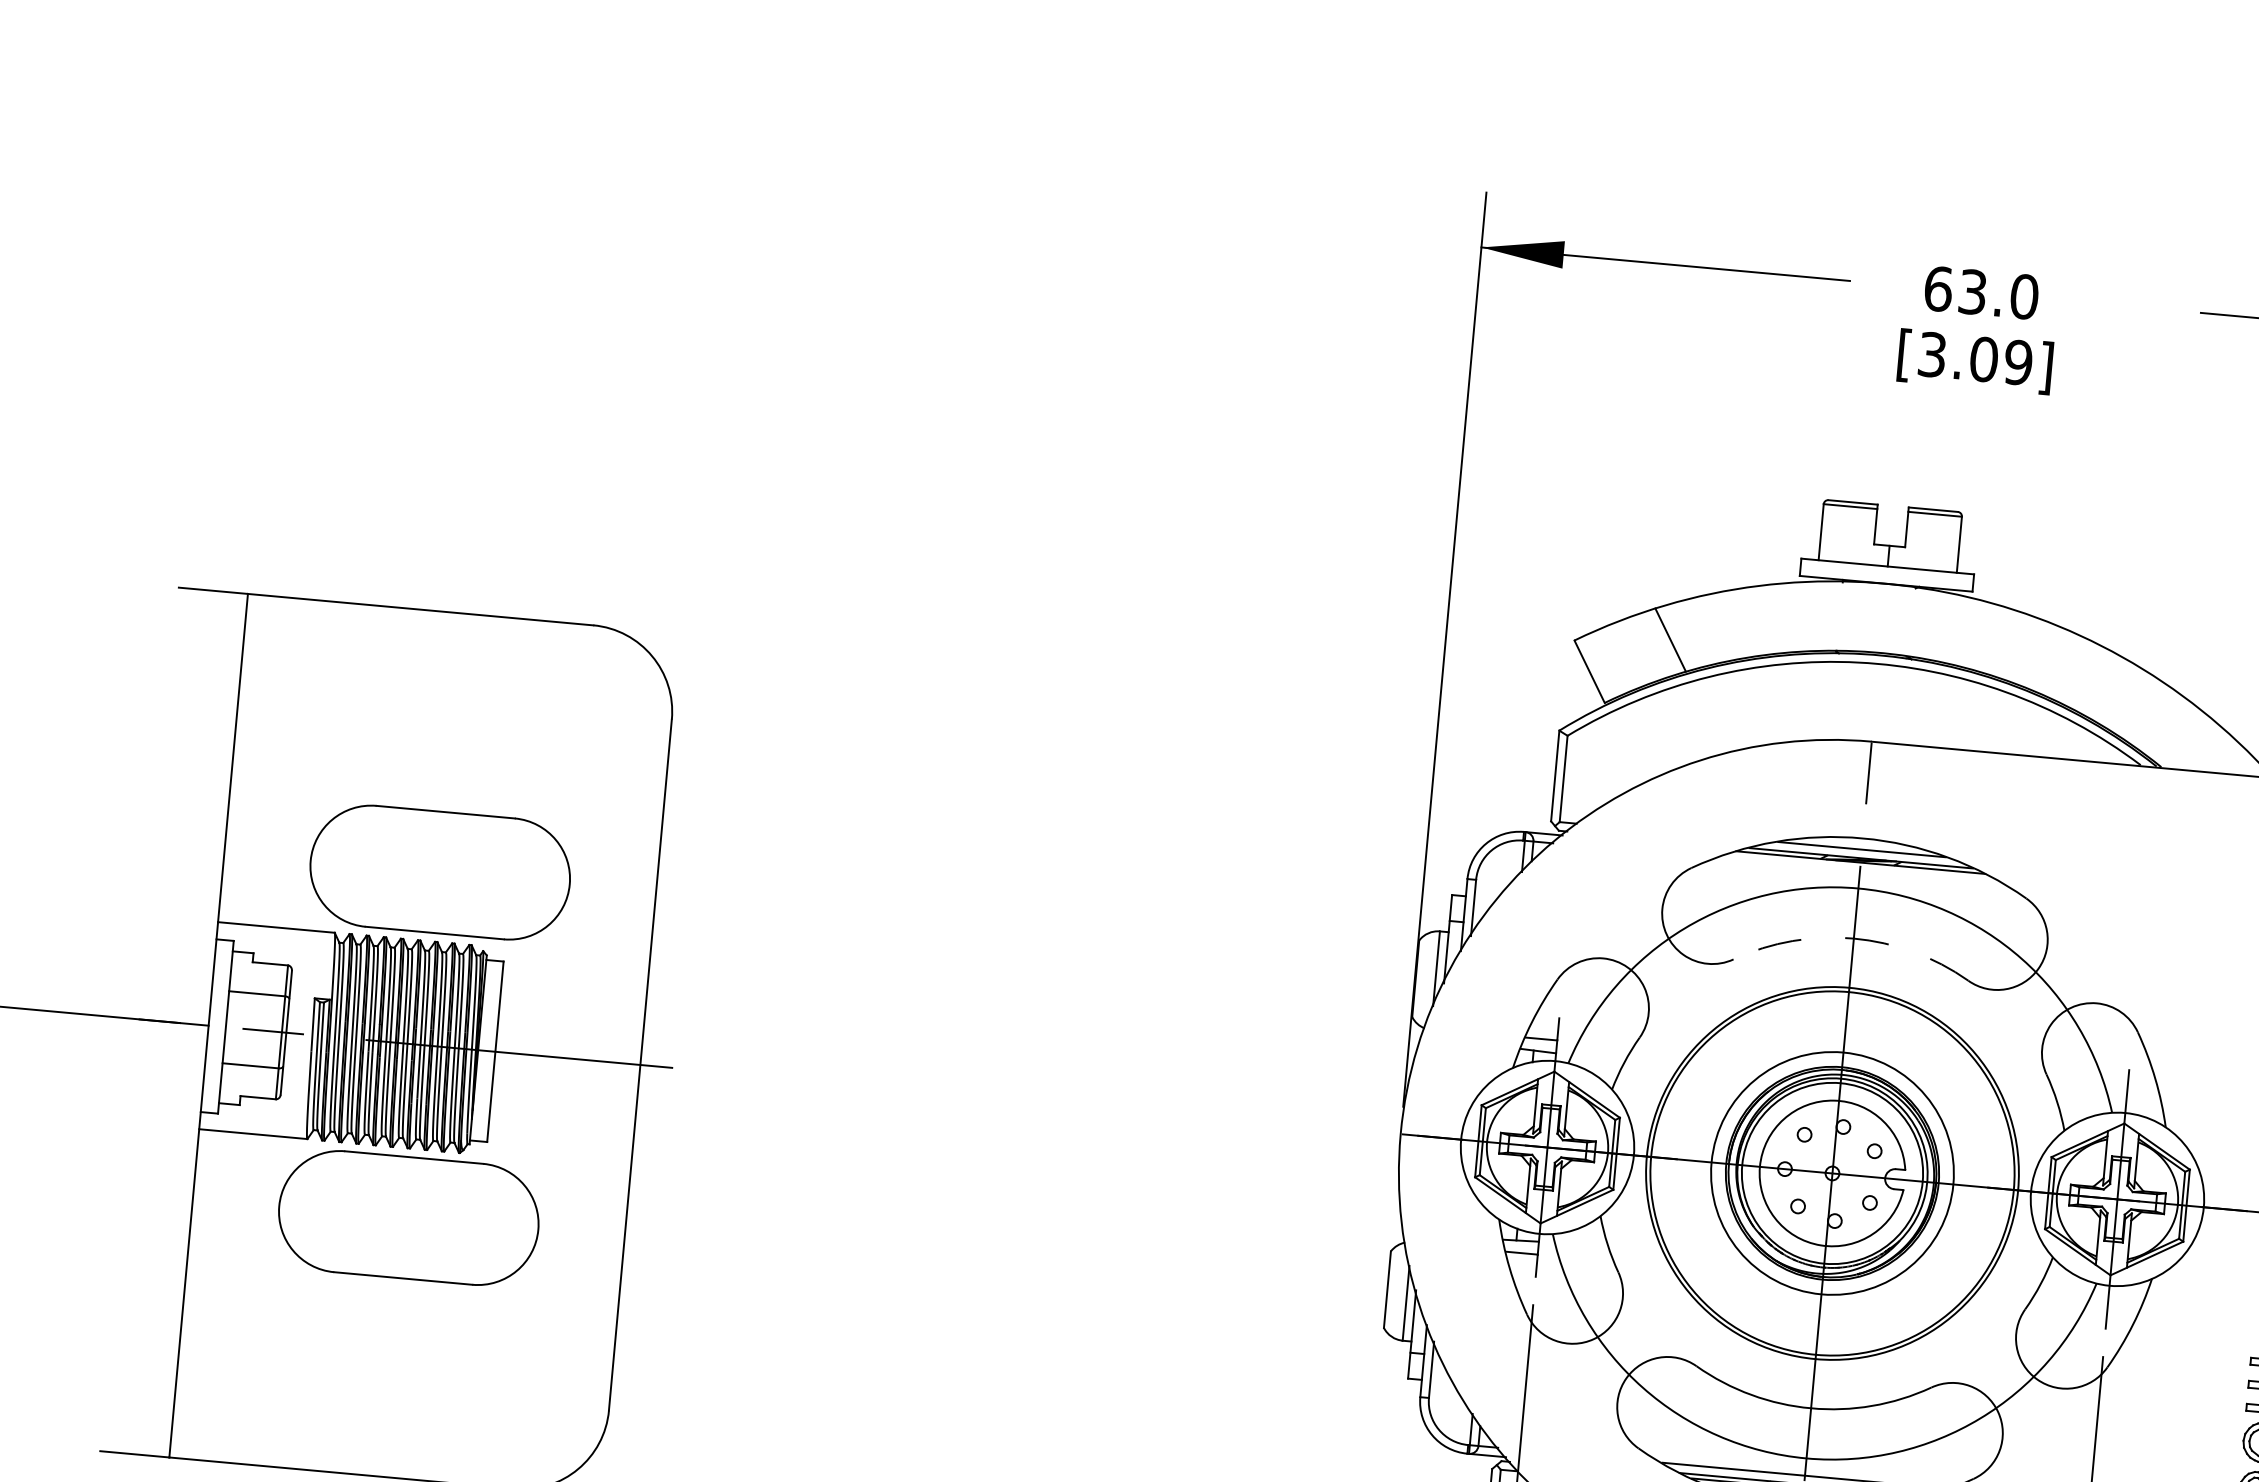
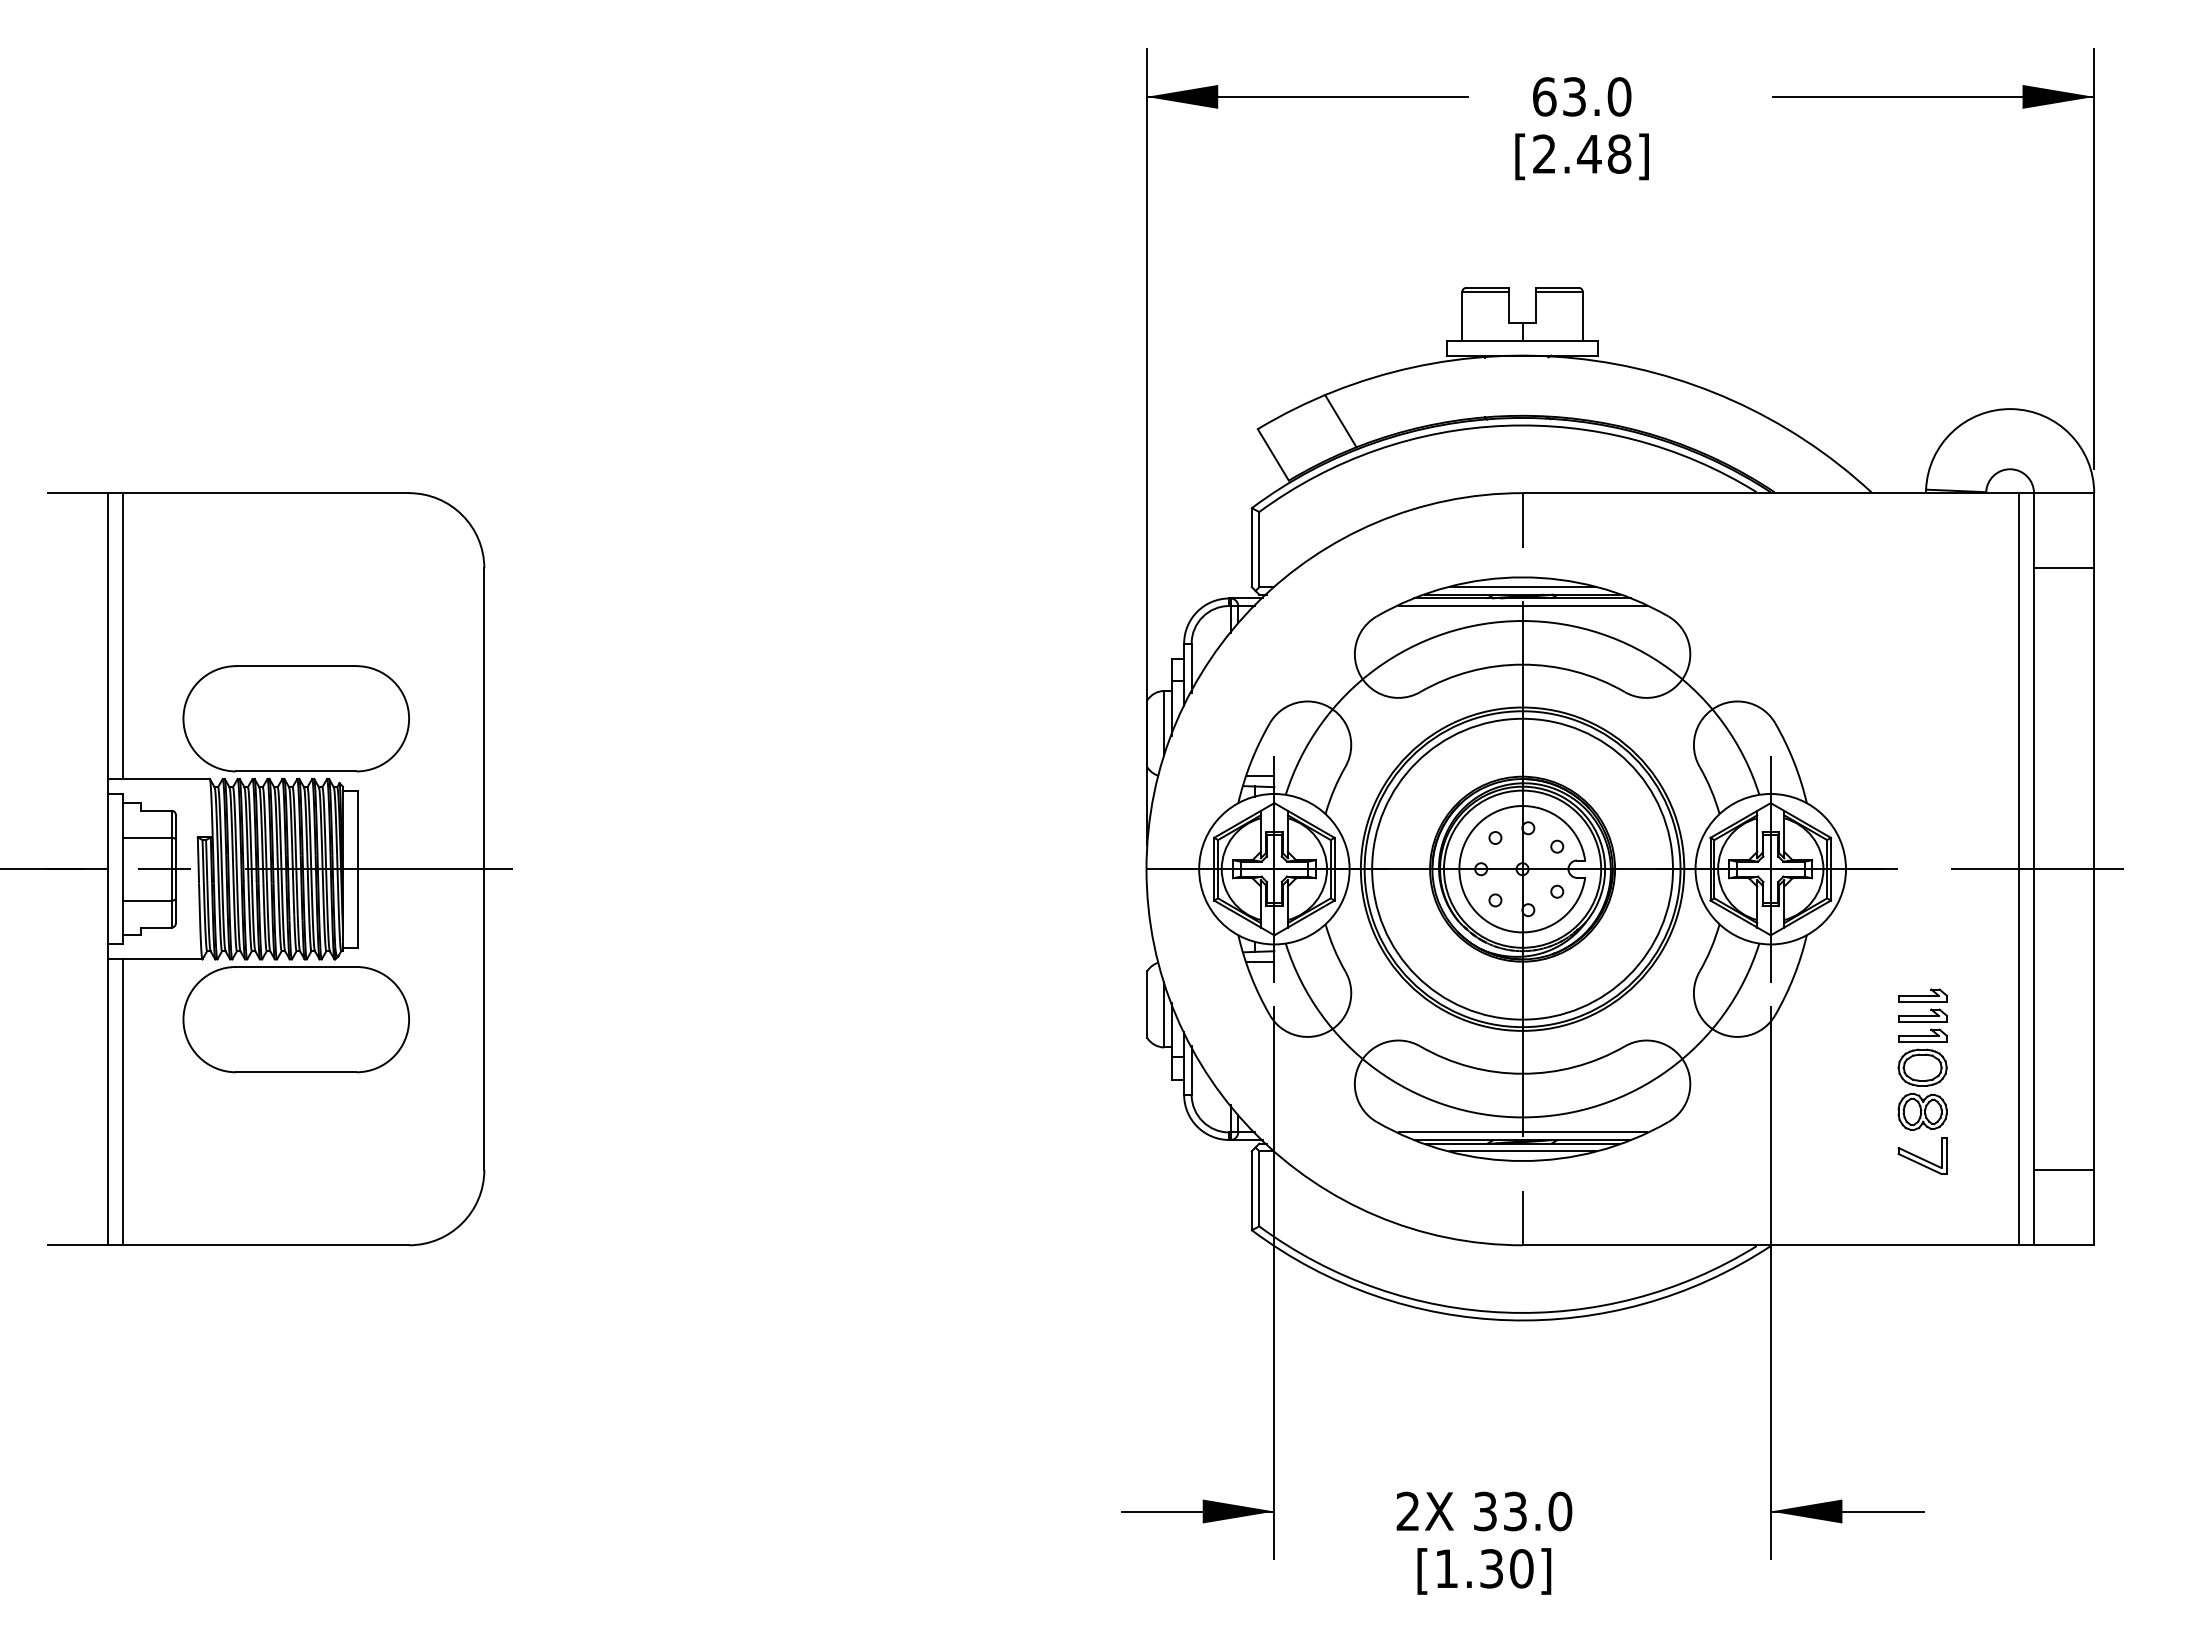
text: (1976, 357) -> (1582, 153), [3.09] -> [2.48]
line: (250, 760) -> (123, 636), added
line: (1859, 871) -> (1522, 606), added
arc: (1853, 938) -> (1522, 664), dashed -> solid
circle: (1832, 1172) -> (1522, 868), size x1.43
line: (201, 1295) -> (123, 1102), added

